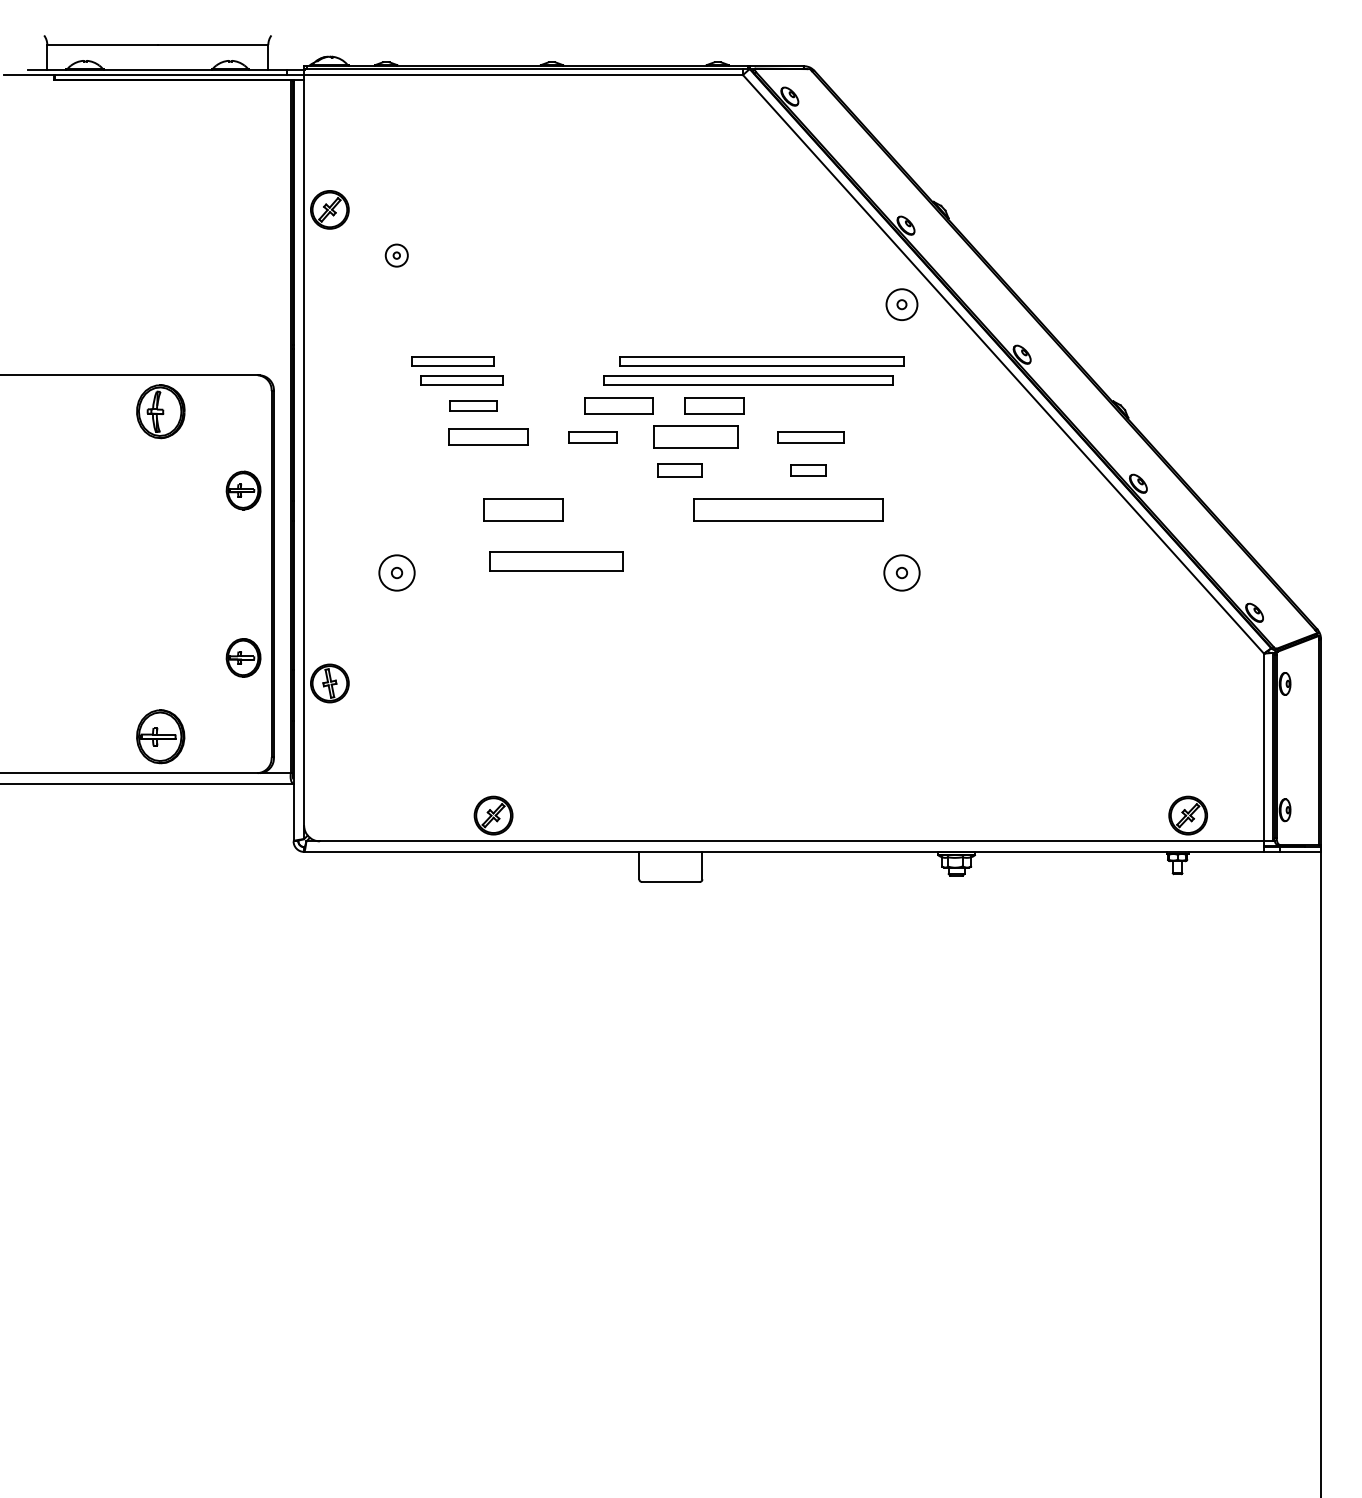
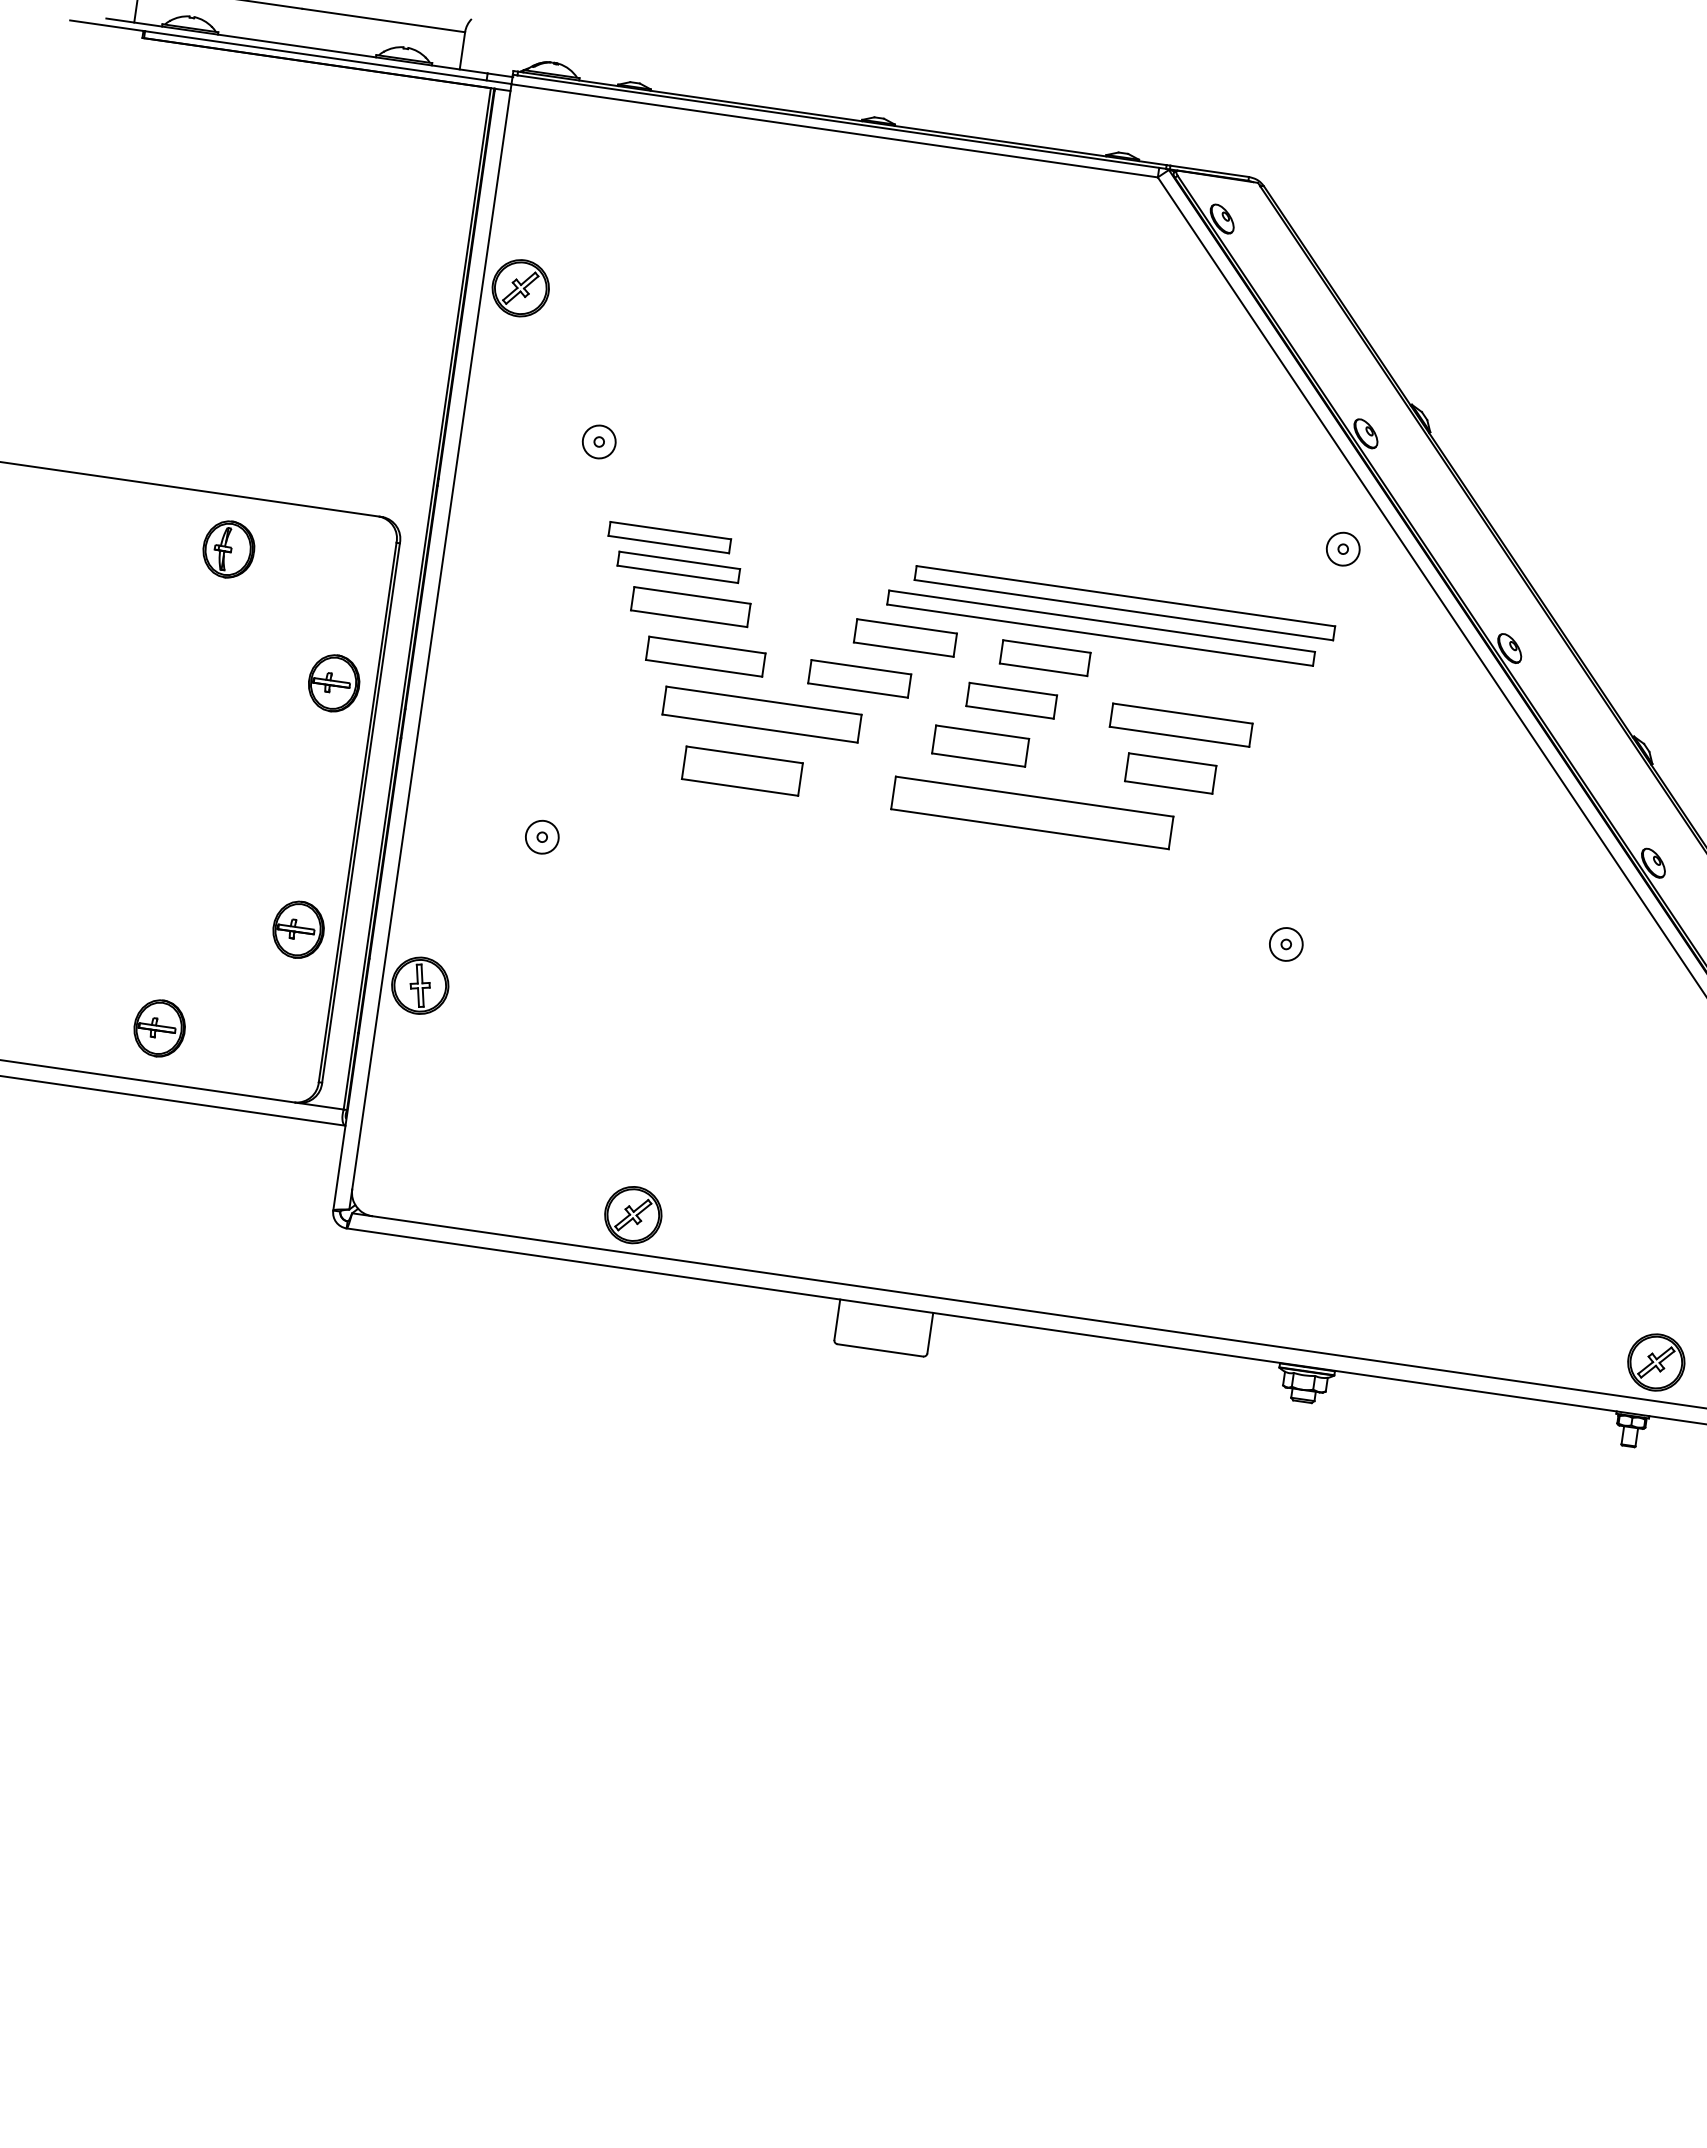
part: (396, 255) -> (598, 441), moved
part: (901, 304) -> (1342, 548), size x0.71
part: (473, 405) -> (690, 606), size x1.67
part: (160, 411) -> (228, 549), size x0.71
part: (592, 436) -> (859, 677), size x1.43
part: (695, 436) -> (1011, 699), size x0.71
part: (810, 436) -> (1180, 724), size x1.43
part: (679, 470) -> (980, 746), size x1.43
part: (808, 470) -> (1170, 773), size x1.67
part: (788, 509) -> (1032, 812), moved
part: (556, 561) -> (762, 714), moved
part: (396, 572) -> (541, 836), size x0.62
part: (901, 572) -> (1285, 943), size x0.62
part: (160, 736) -> (159, 1027), size x0.71

